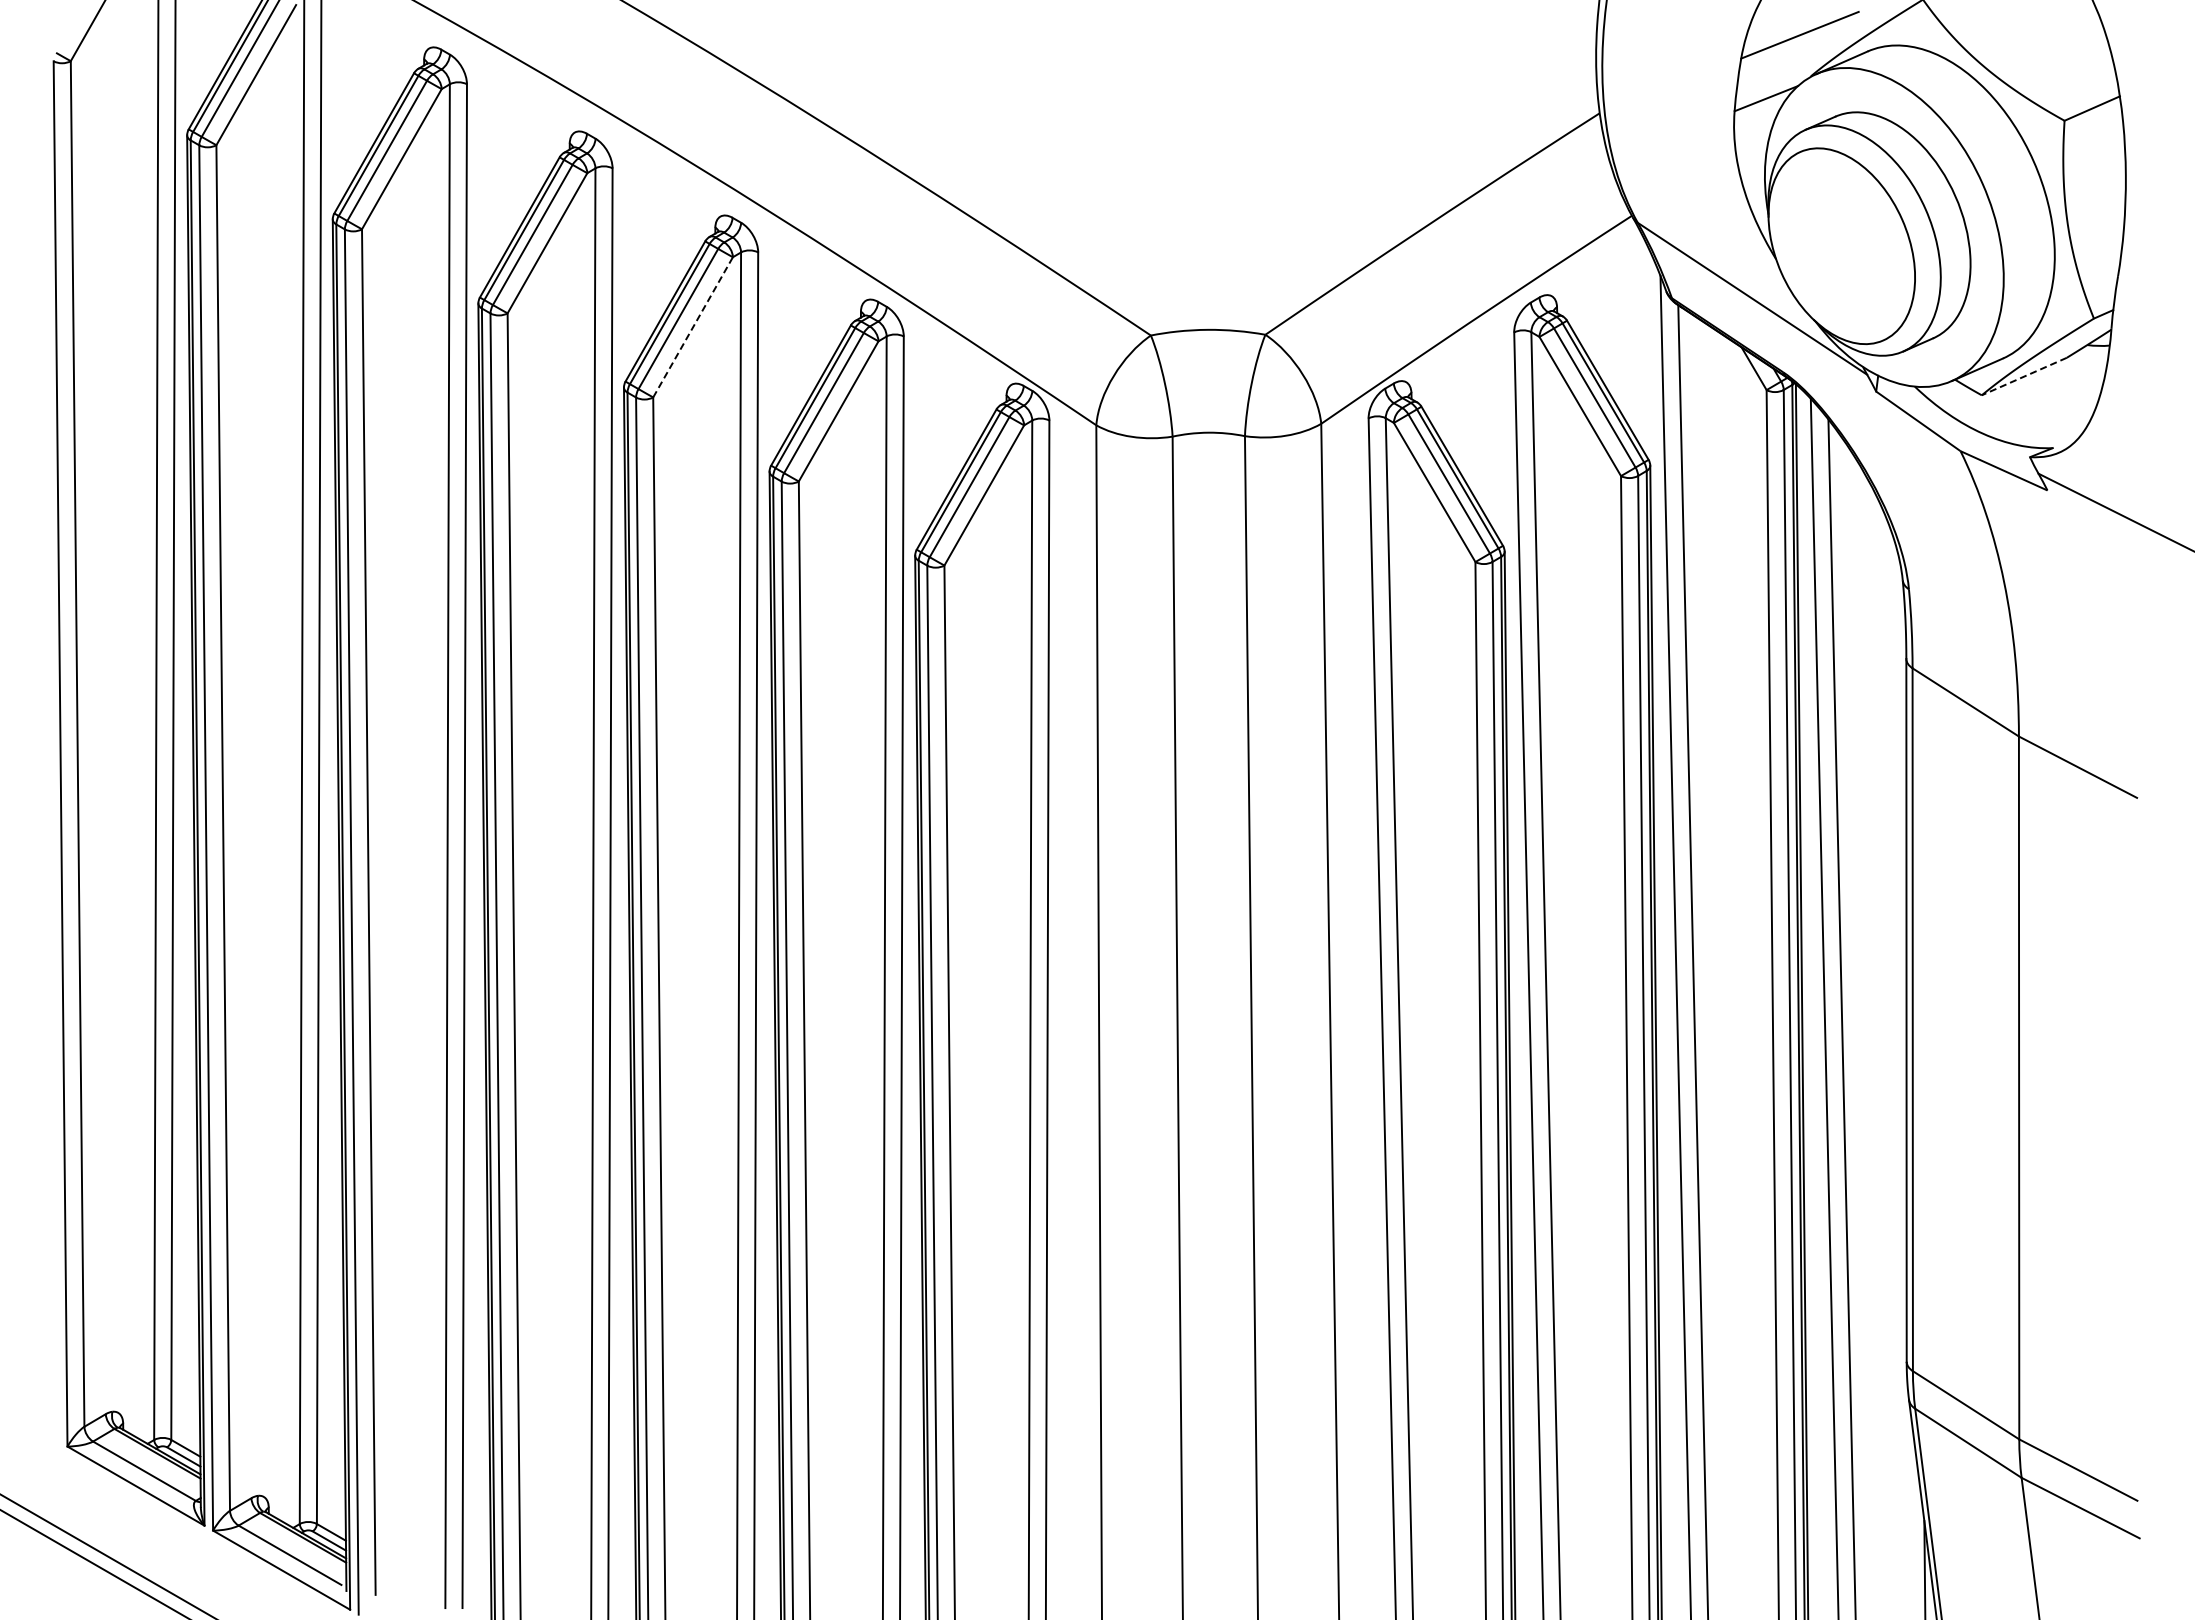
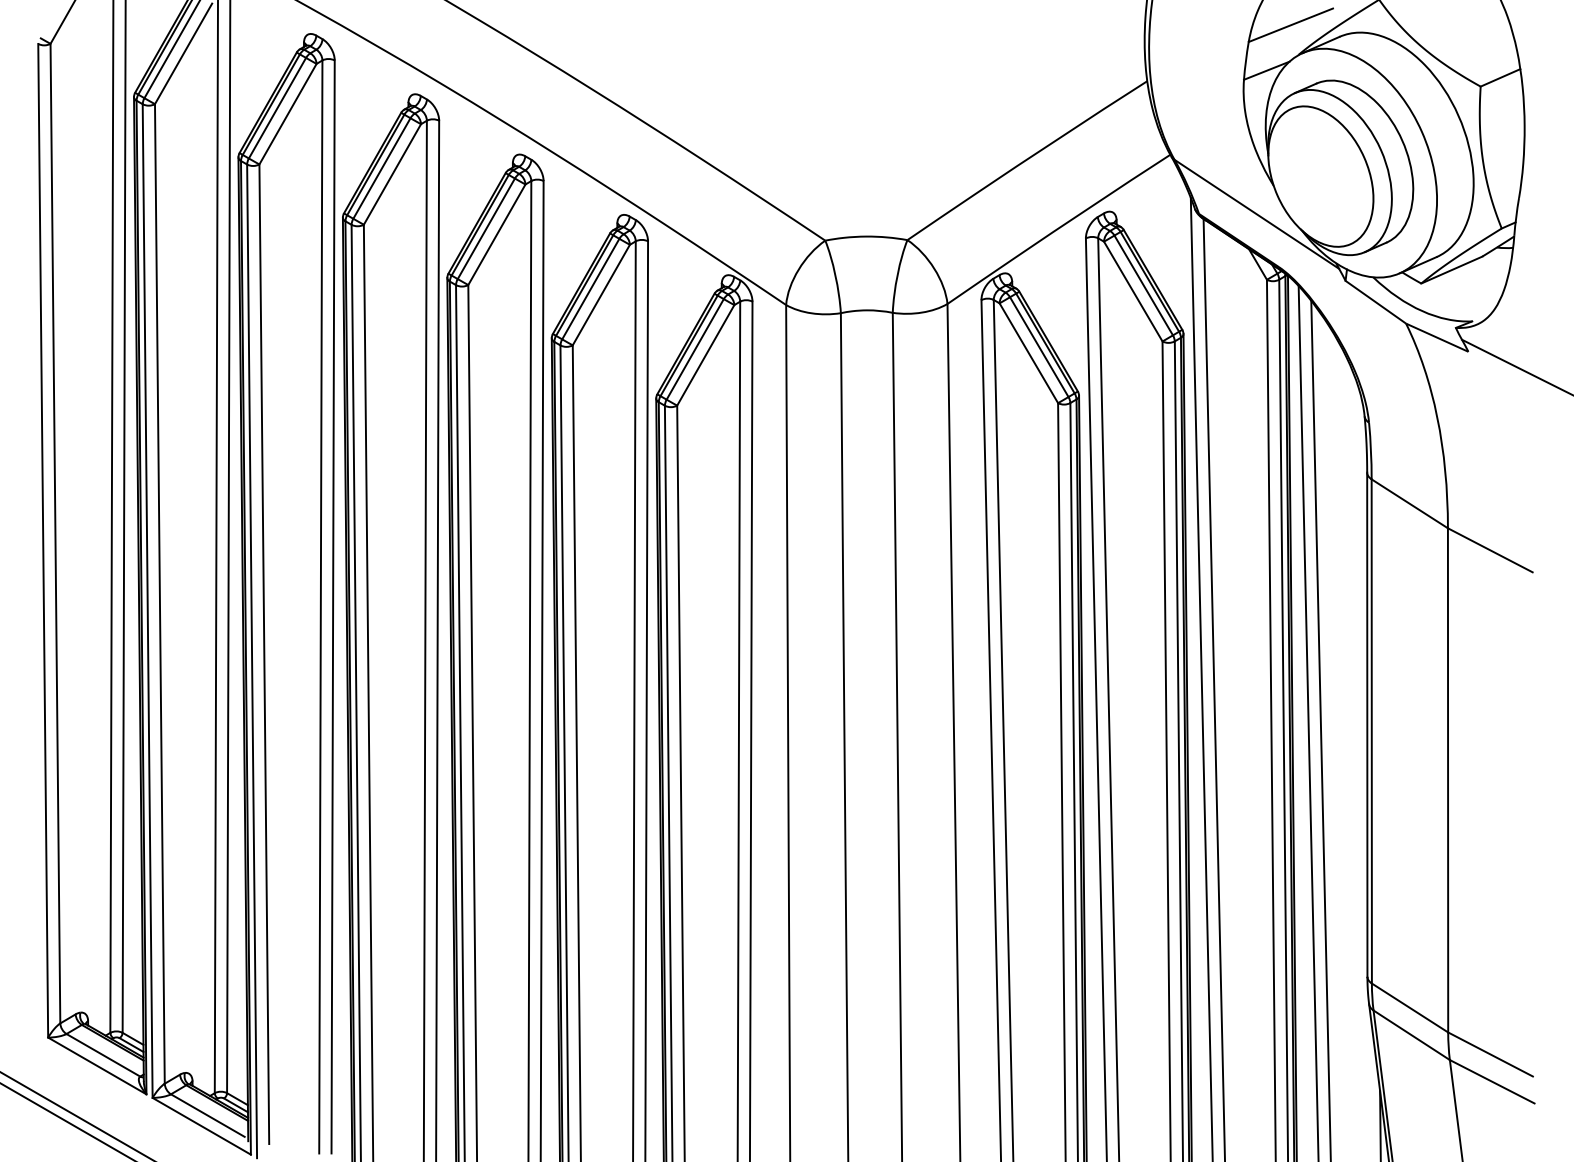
line: (693, 327) -> (497, 234), dashed -> solid
line: (2023, 376) -> (1451, 270), dashed -> solid

